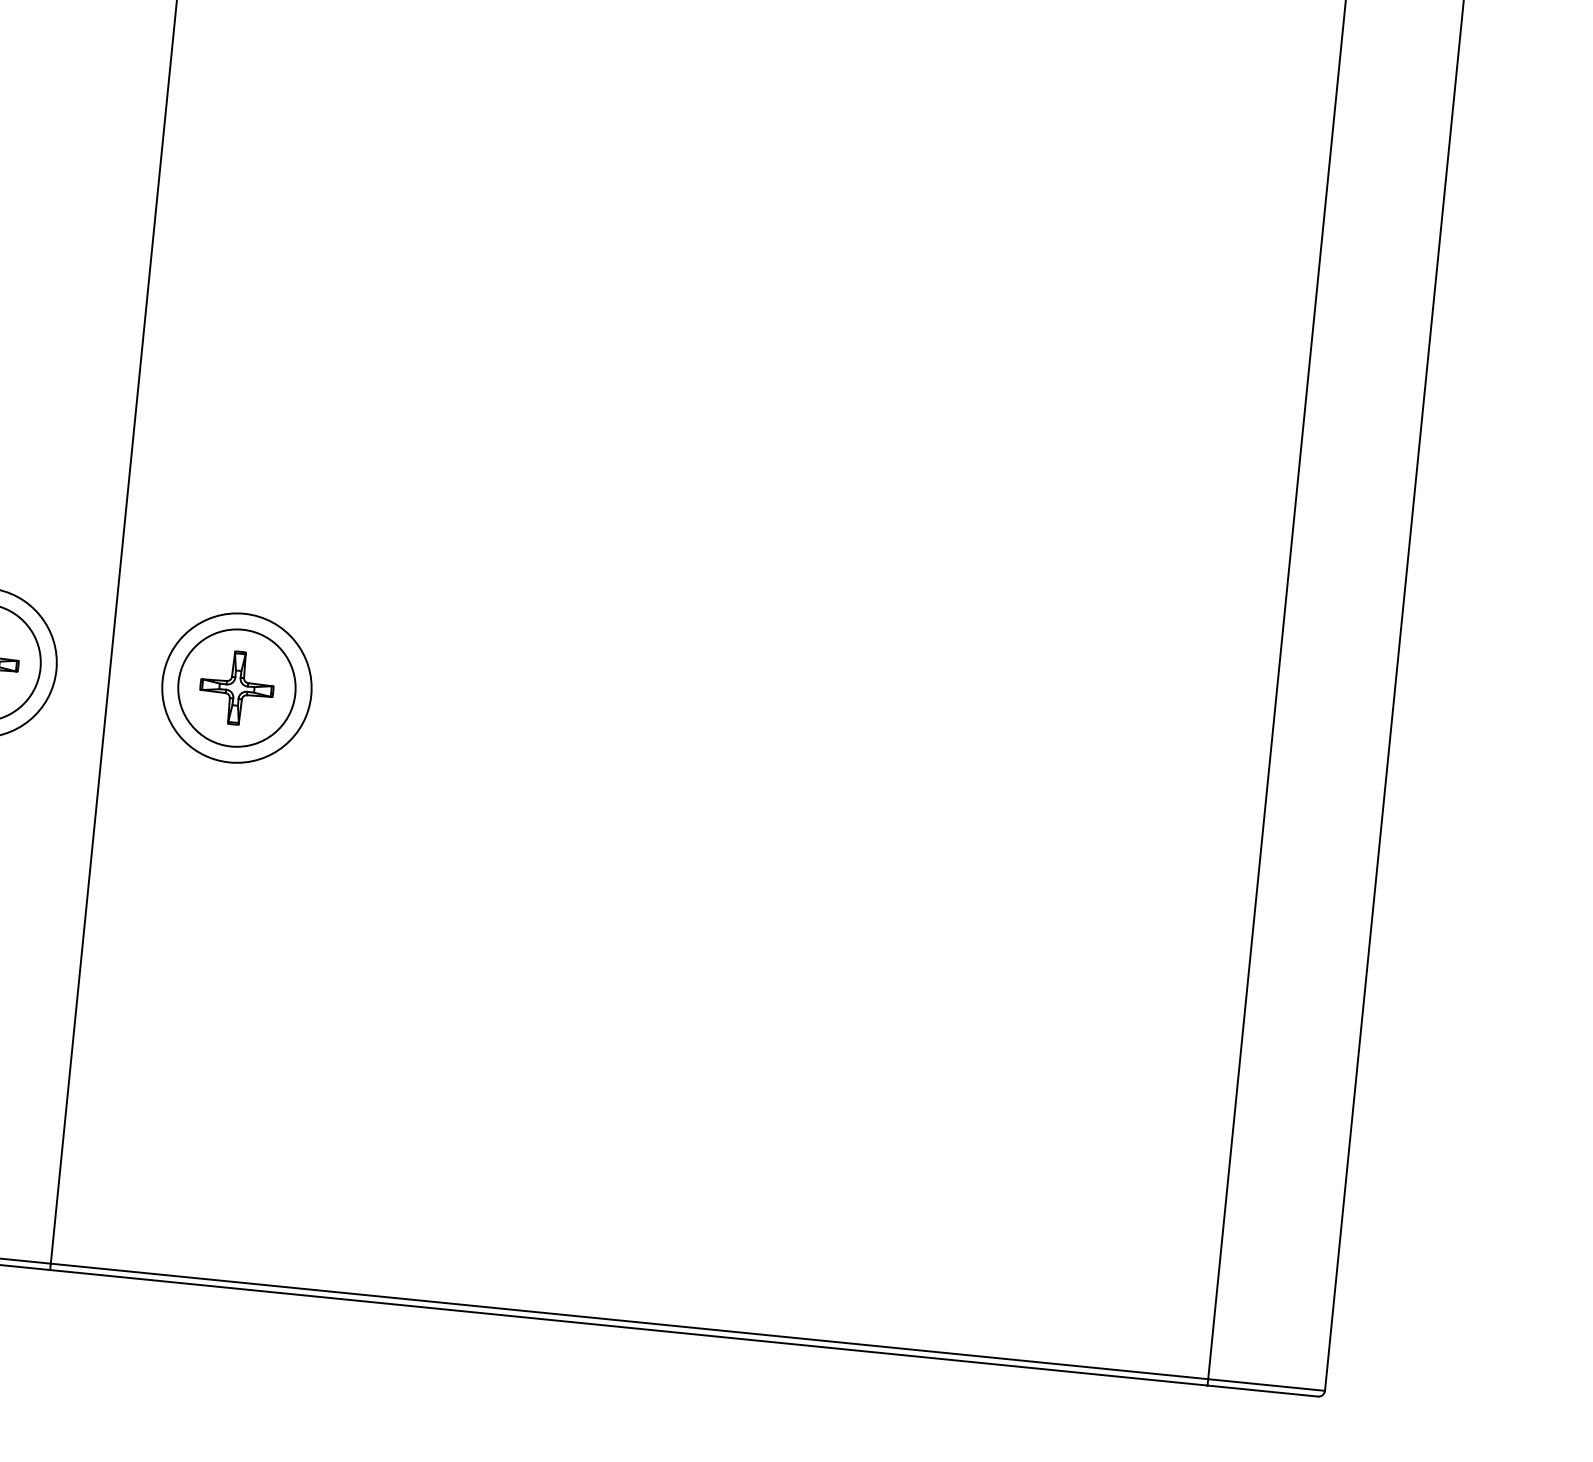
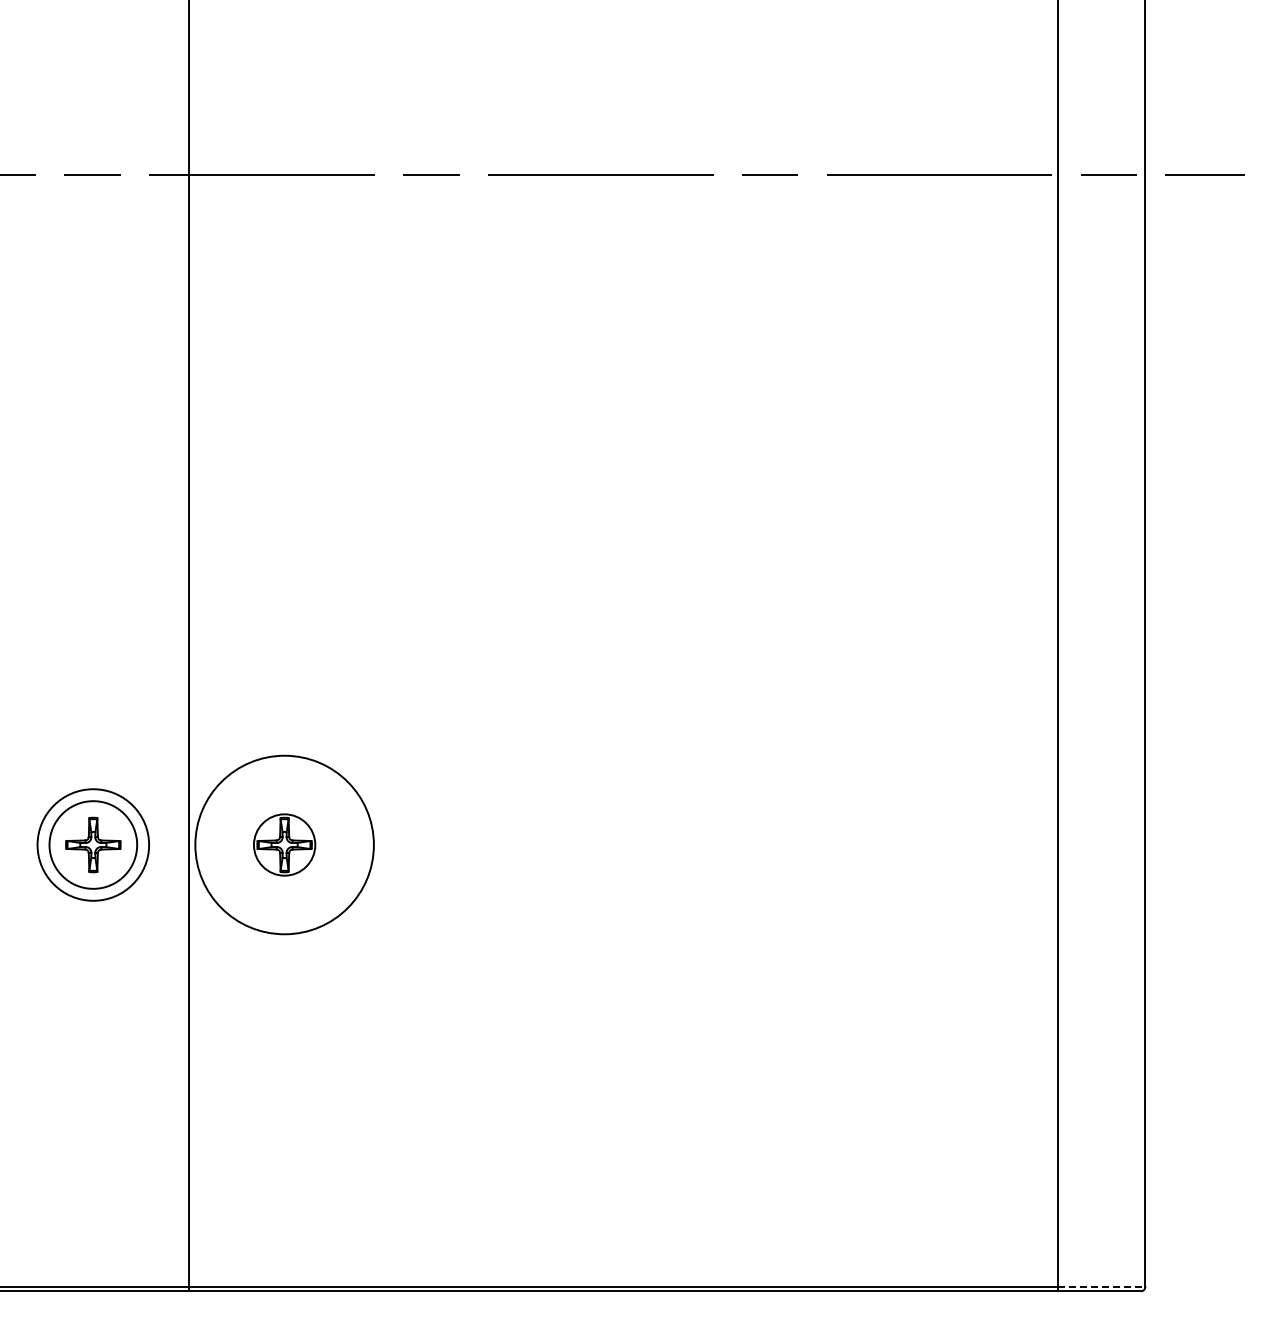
circle: (236, 687) -> (284, 844), size x0.7
circle: (236, 687) -> (284, 844), size x1.6
line: (1266, 1384) -> (1101, 1286), solid -> dashed

